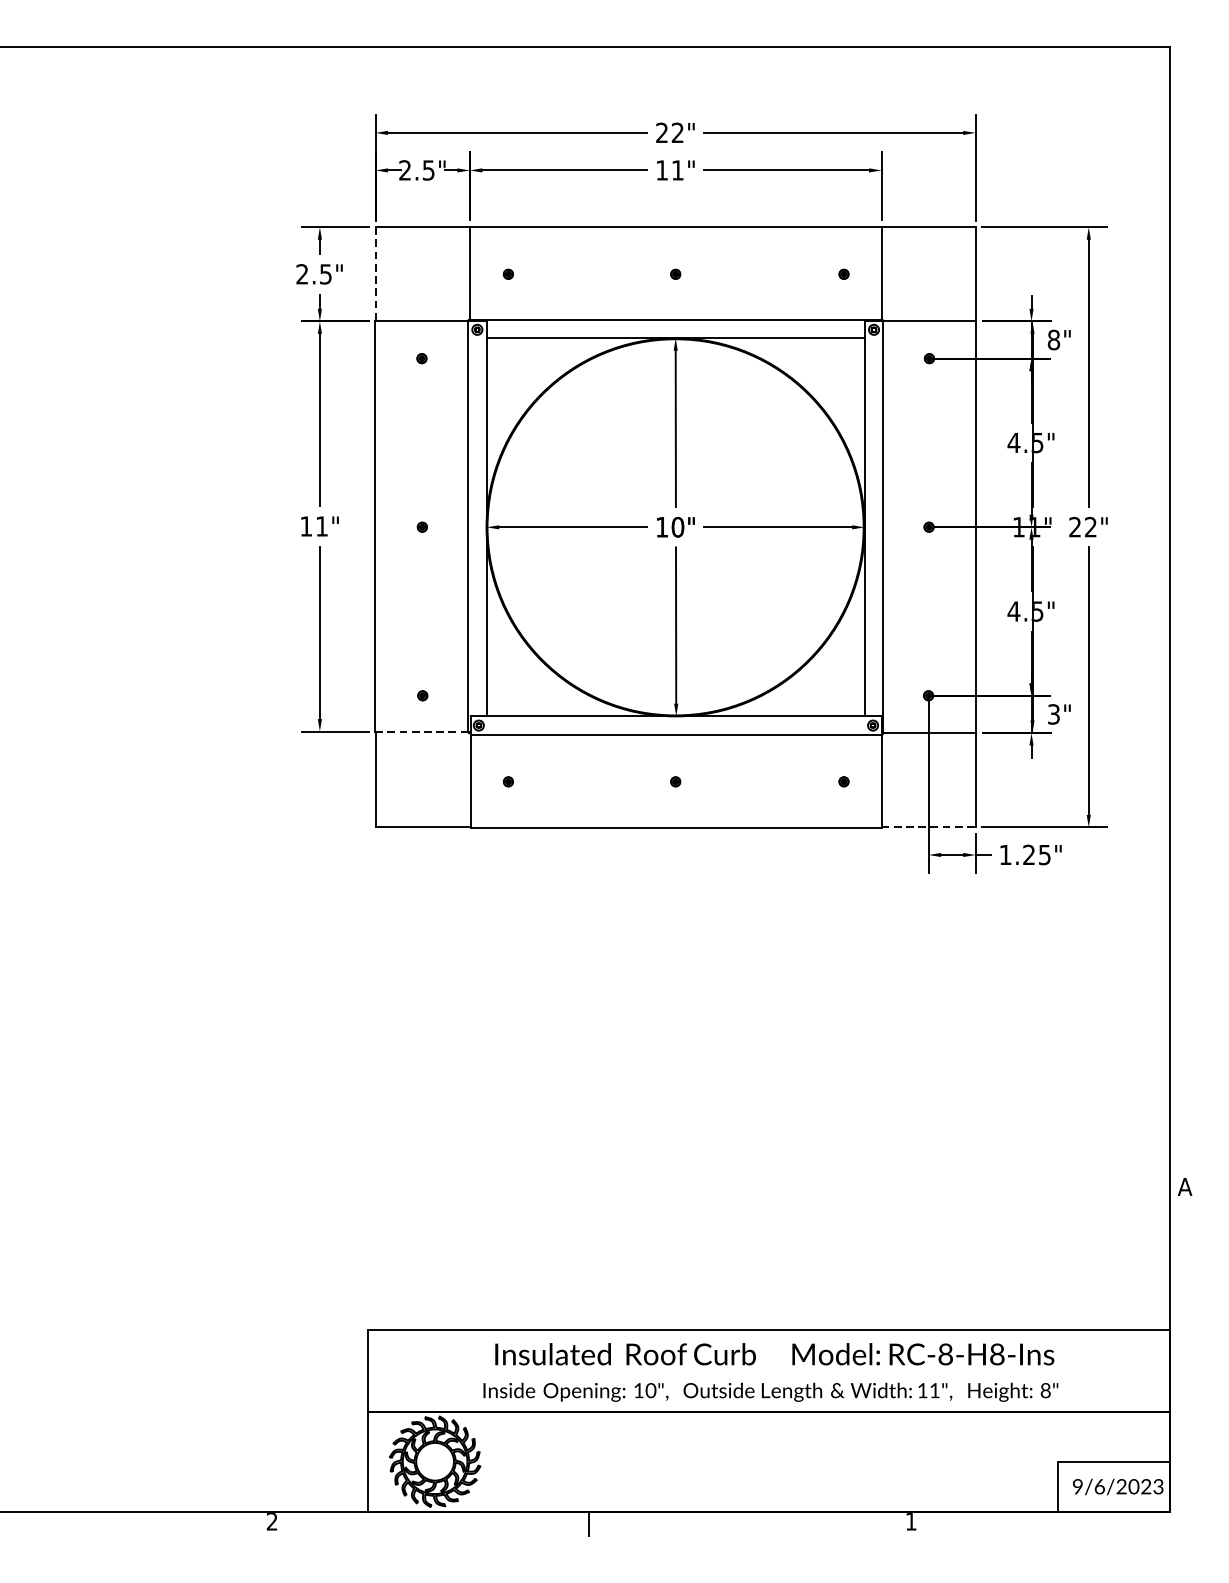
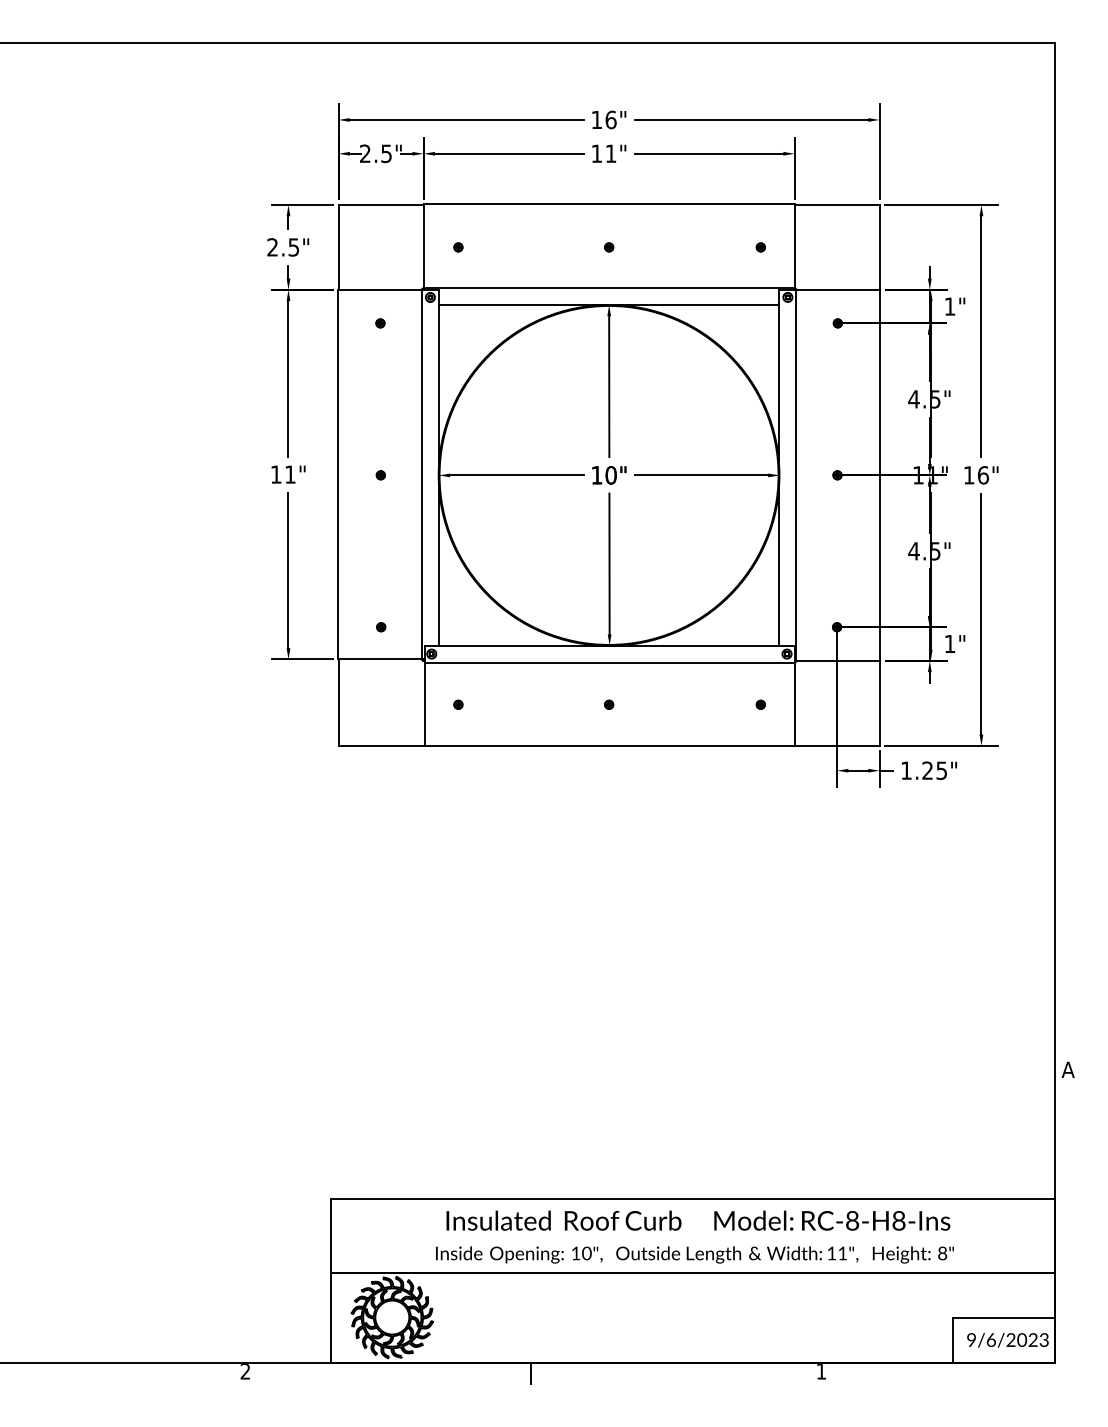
text: (669, 132) -> (603, 119), 22" -> 16"
line: (375, 274) -> (338, 247), dashed -> solid
text: (1053, 339) -> (949, 306), 8" -> 1"
text: (1082, 527) -> (975, 475), 22" -> 16"
text: (1053, 713) -> (949, 643), 3" -> 1"
line: (421, 731) -> (380, 659), dashed -> solid
line: (929, 827) -> (837, 745), dashed -> solid

